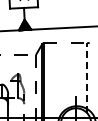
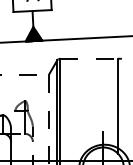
line: (87, 77) -> (118, 105), dashed -> solid

